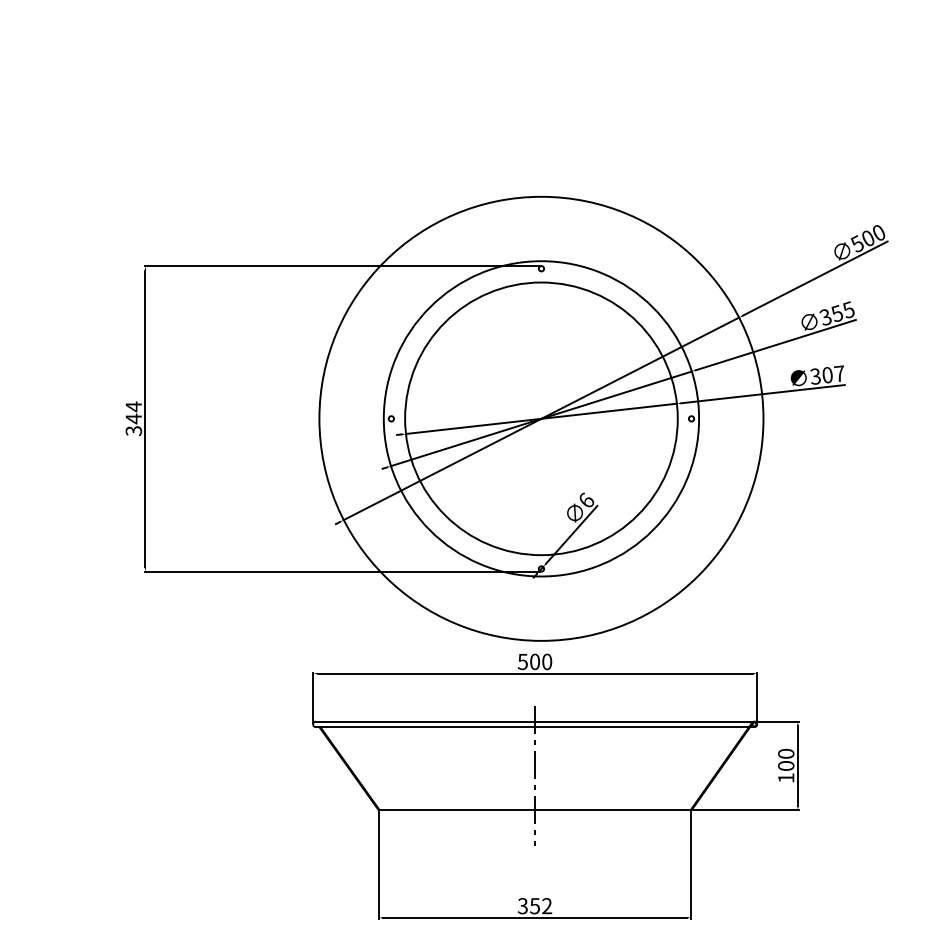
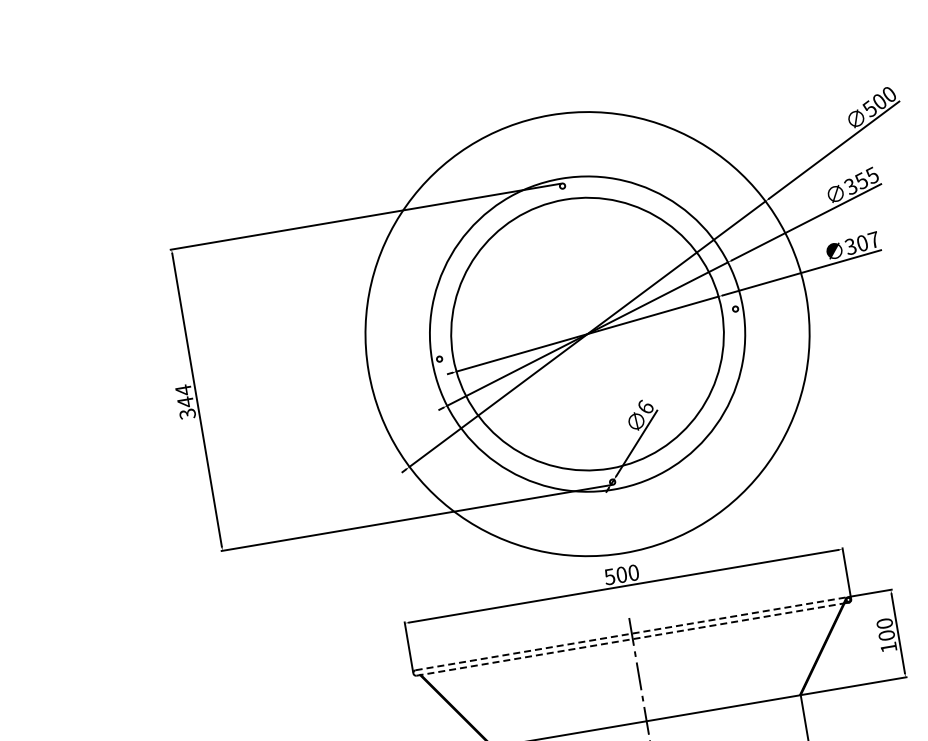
line: (535, 721) -> (632, 633), solid -> dashed
line: (532, 727) -> (630, 639), solid -> dashed

